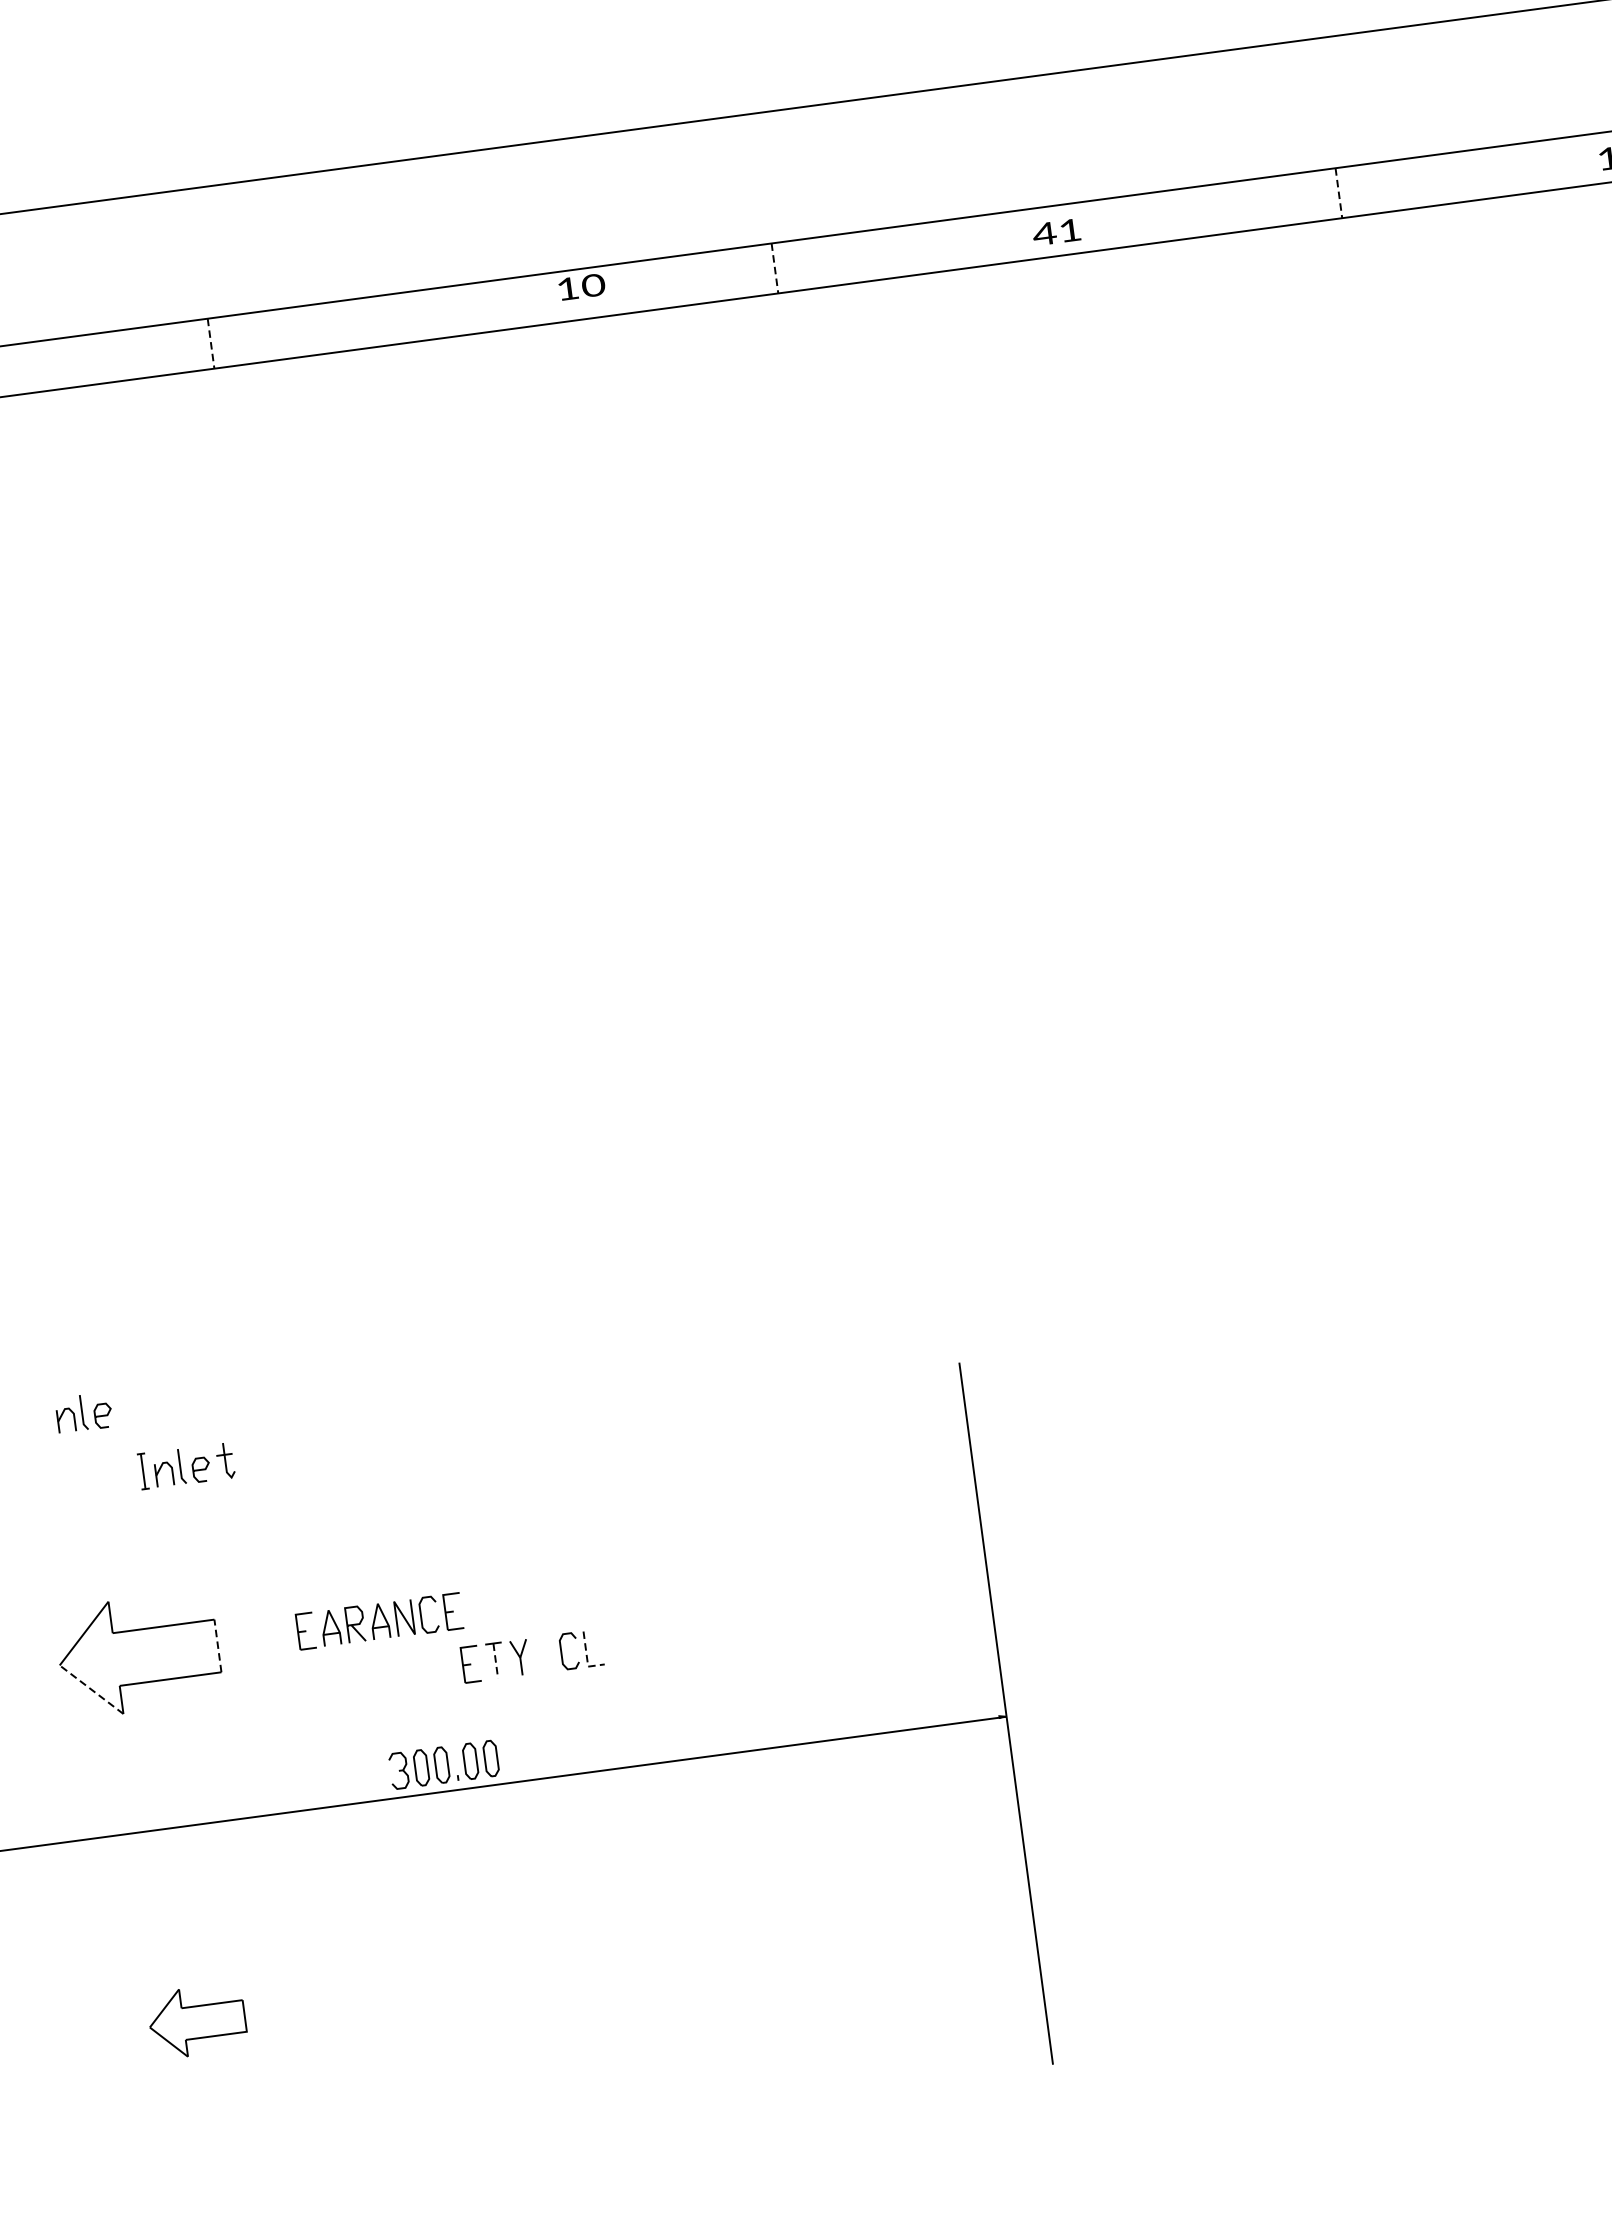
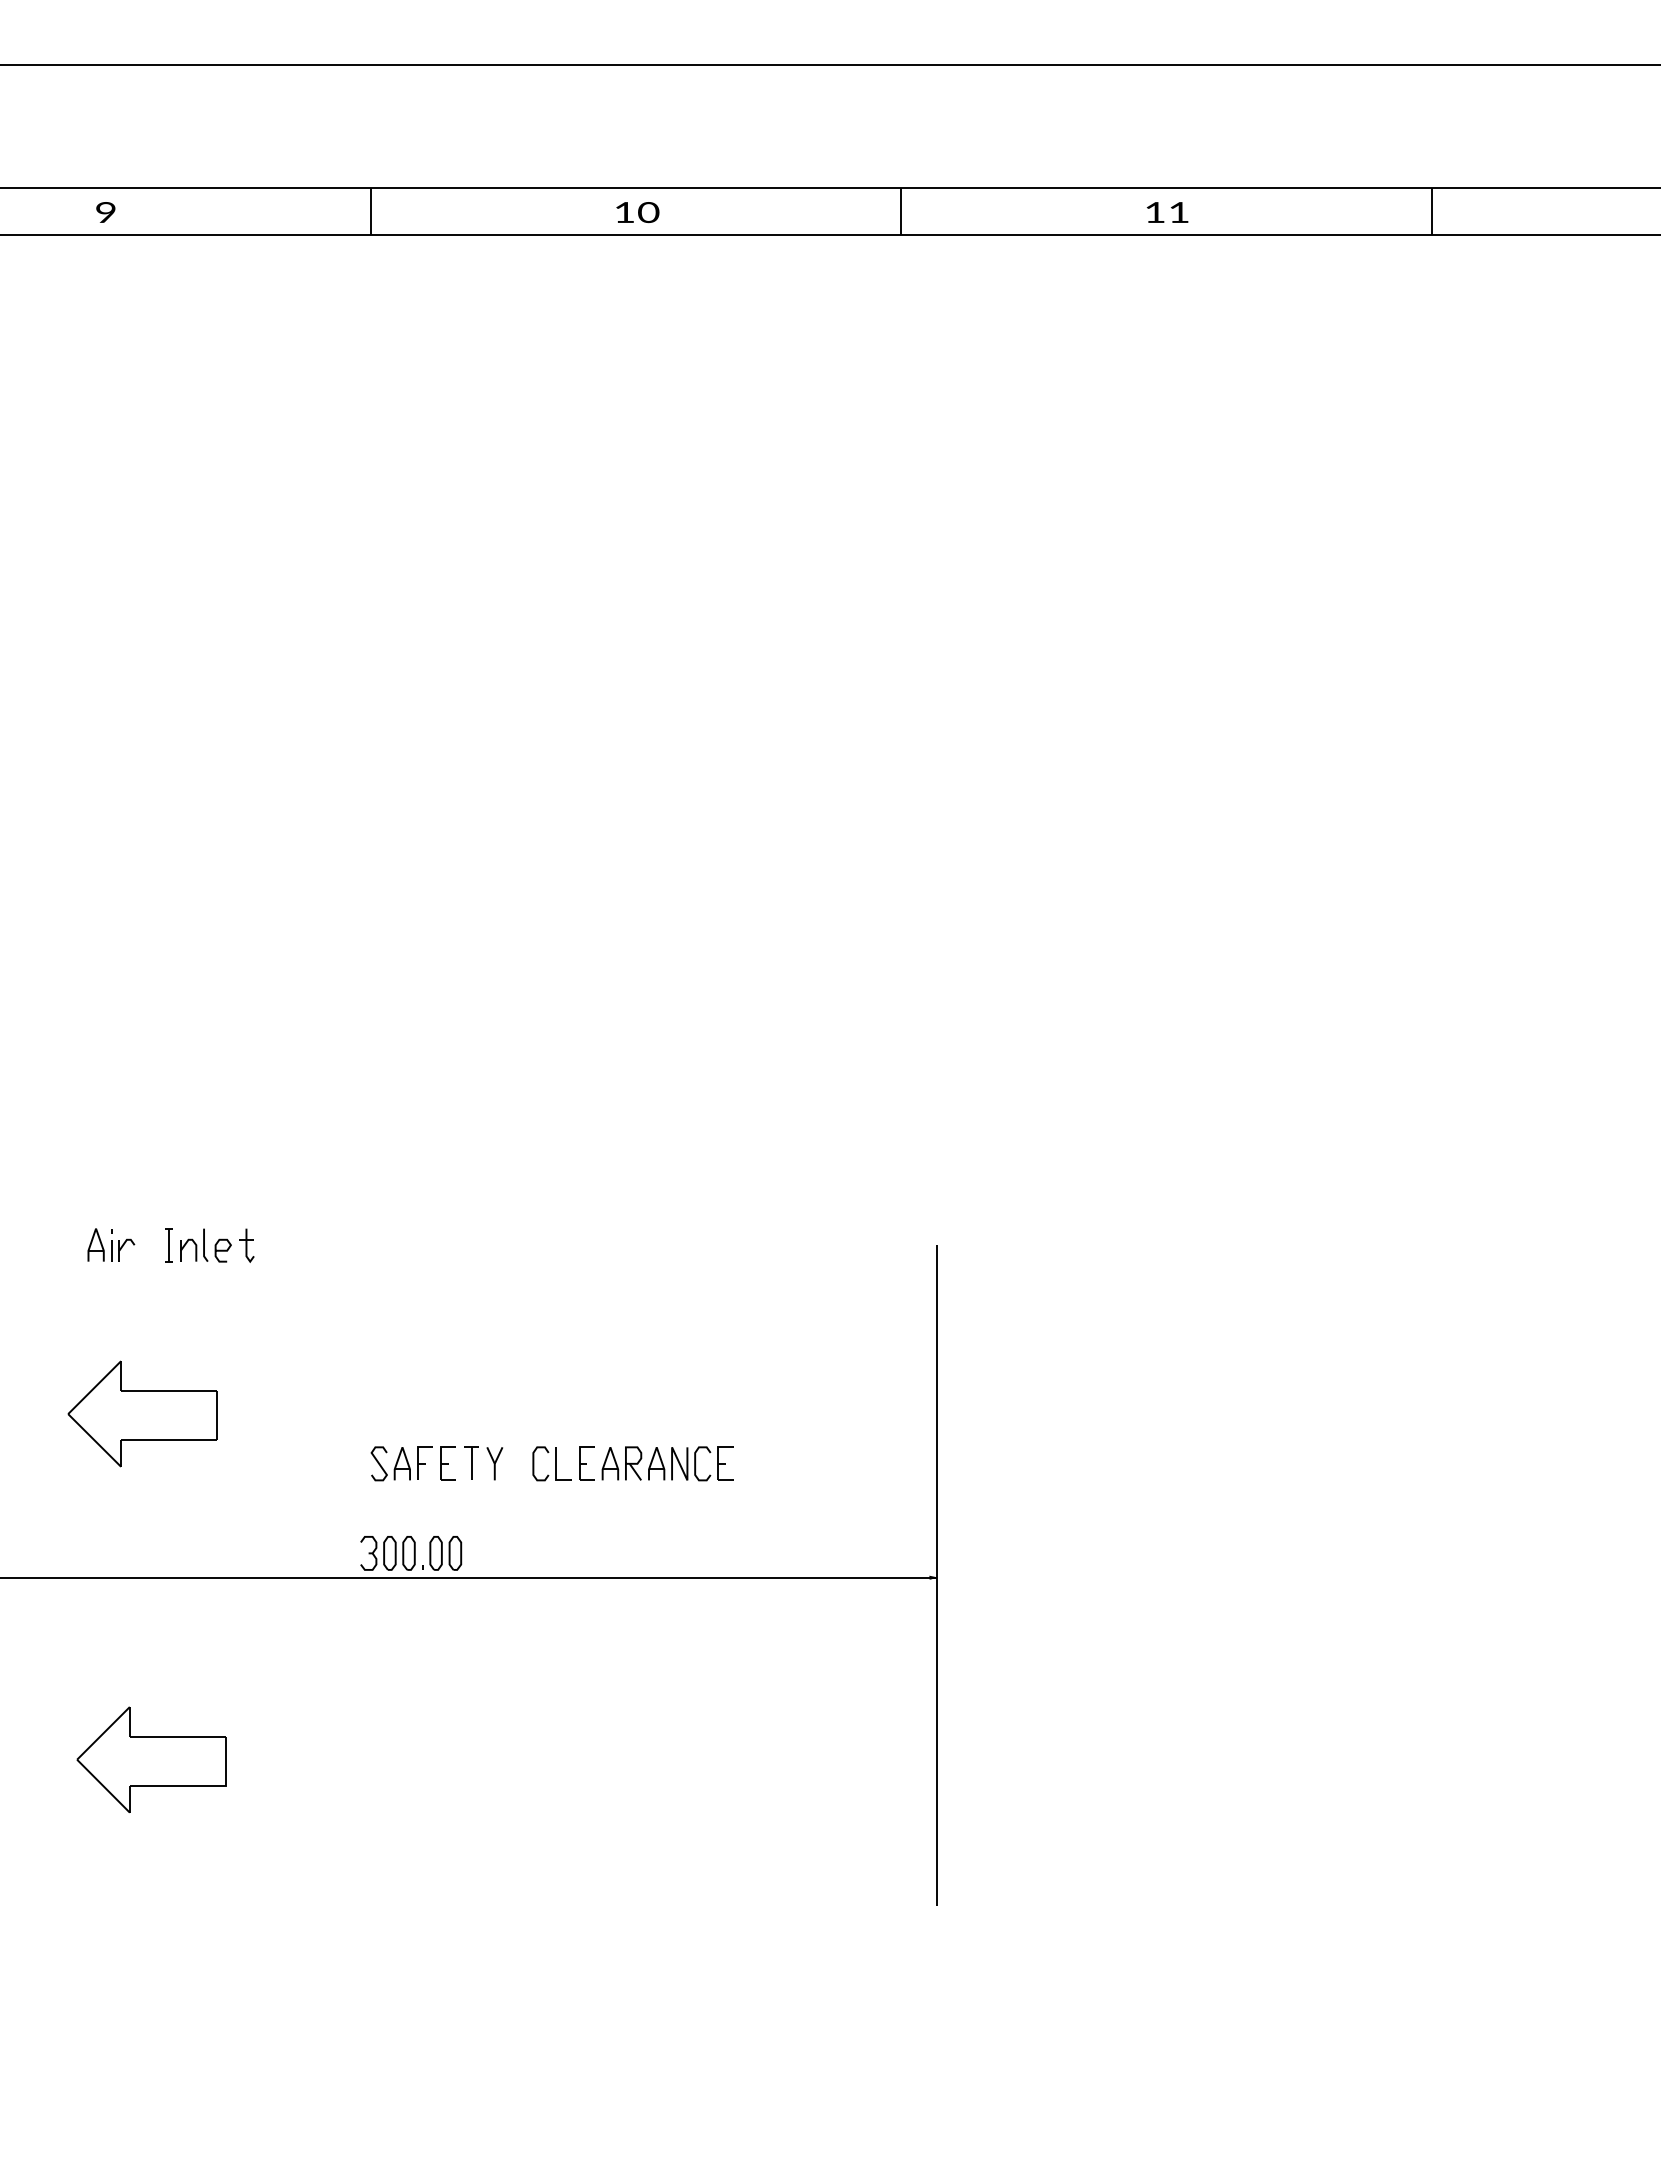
line: (1338, 193) -> (1431, 211), dashed -> solid
text: (1044, 233) -> (1154, 212), 41 -> 11
line: (775, 268) -> (901, 211), dashed -> solid
text: (581, 287) -> (637, 212), moved
line: (211, 343) -> (371, 211), dashed -> solid
part: (83, 1412) -> (121, 1183), removed
part: (81, 1479) -> (111, 1244), added
part: (379, 1621) -> (656, 1463), moved
line: (217, 1645) -> (216, 1415), dashed -> solid
line: (587, 1658) -> (556, 1472), dashed -> solid
line: (495, 1660) -> (471, 1463), dashed -> solid
part: (421, 1670) -> (401, 1463), added
line: (91, 1689) -> (94, 1440), dashed -> solid
part: (197, 2020) -> (151, 1759), size x1.67

